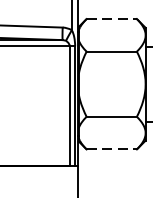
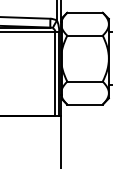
line: (112, 18) -> (85, 12), dashed -> solid
line: (112, 149) -> (85, 104), dashed -> solid

